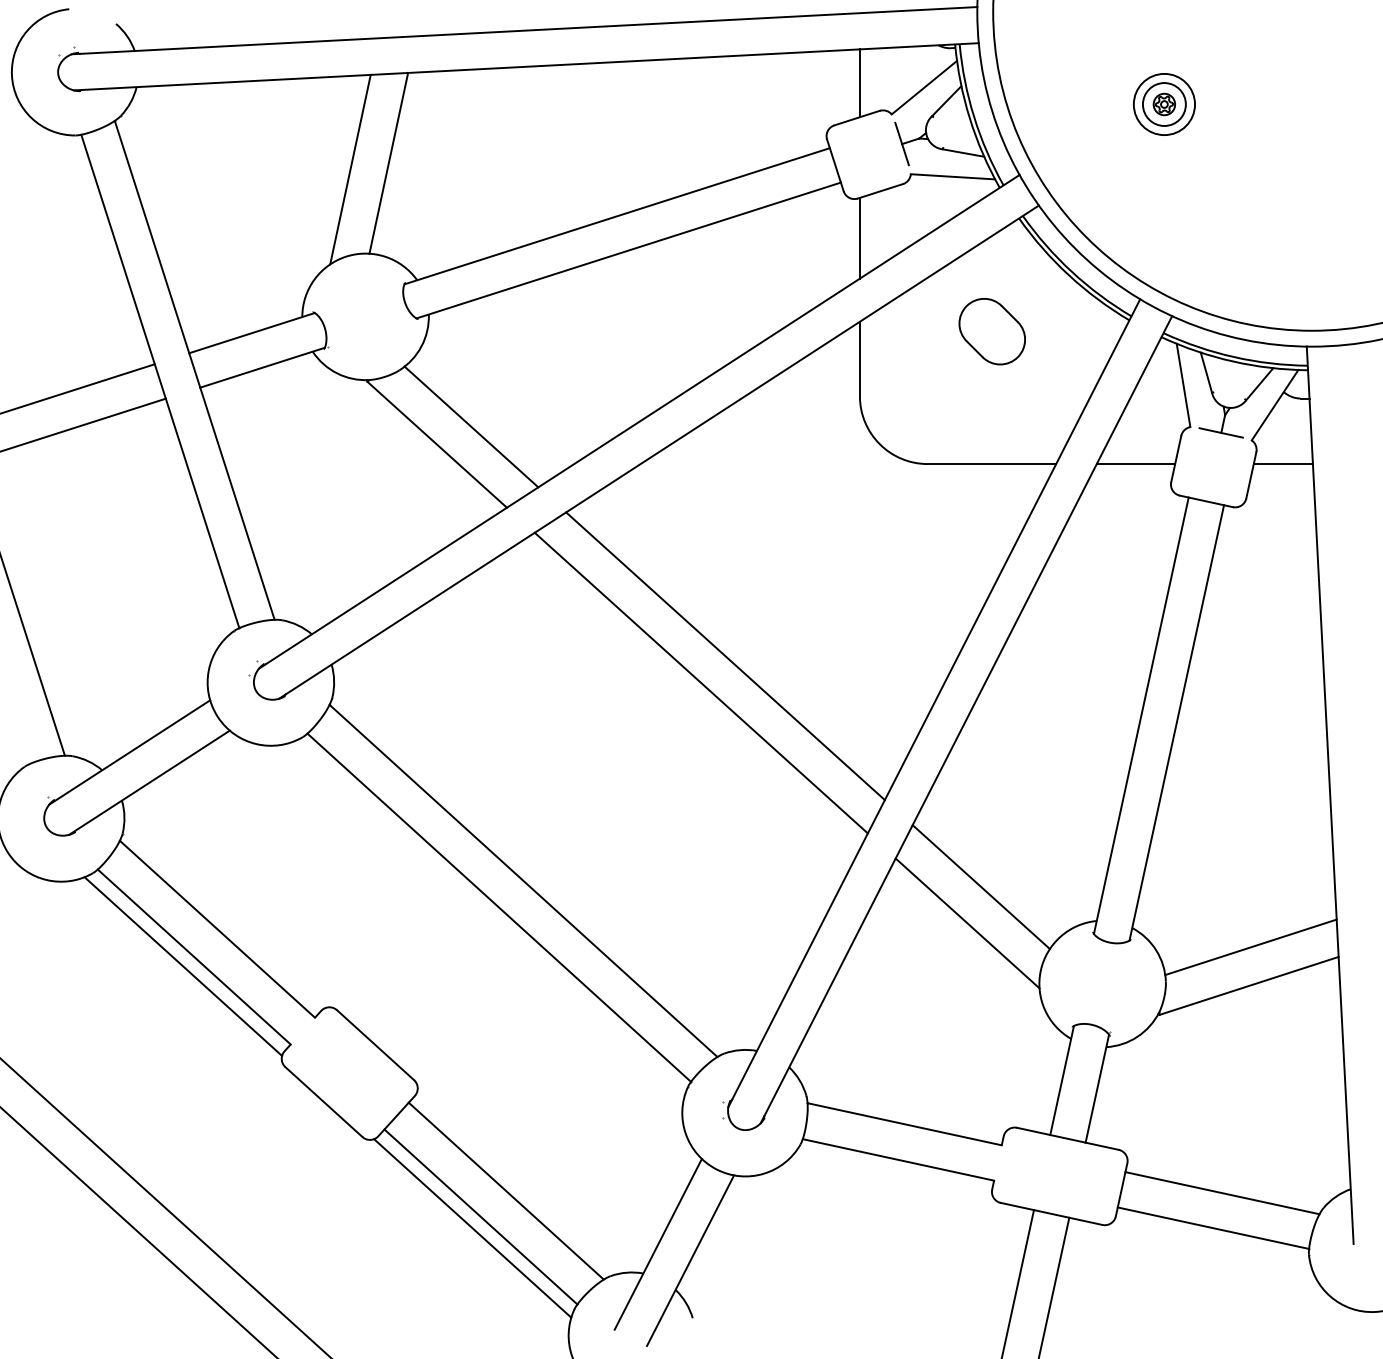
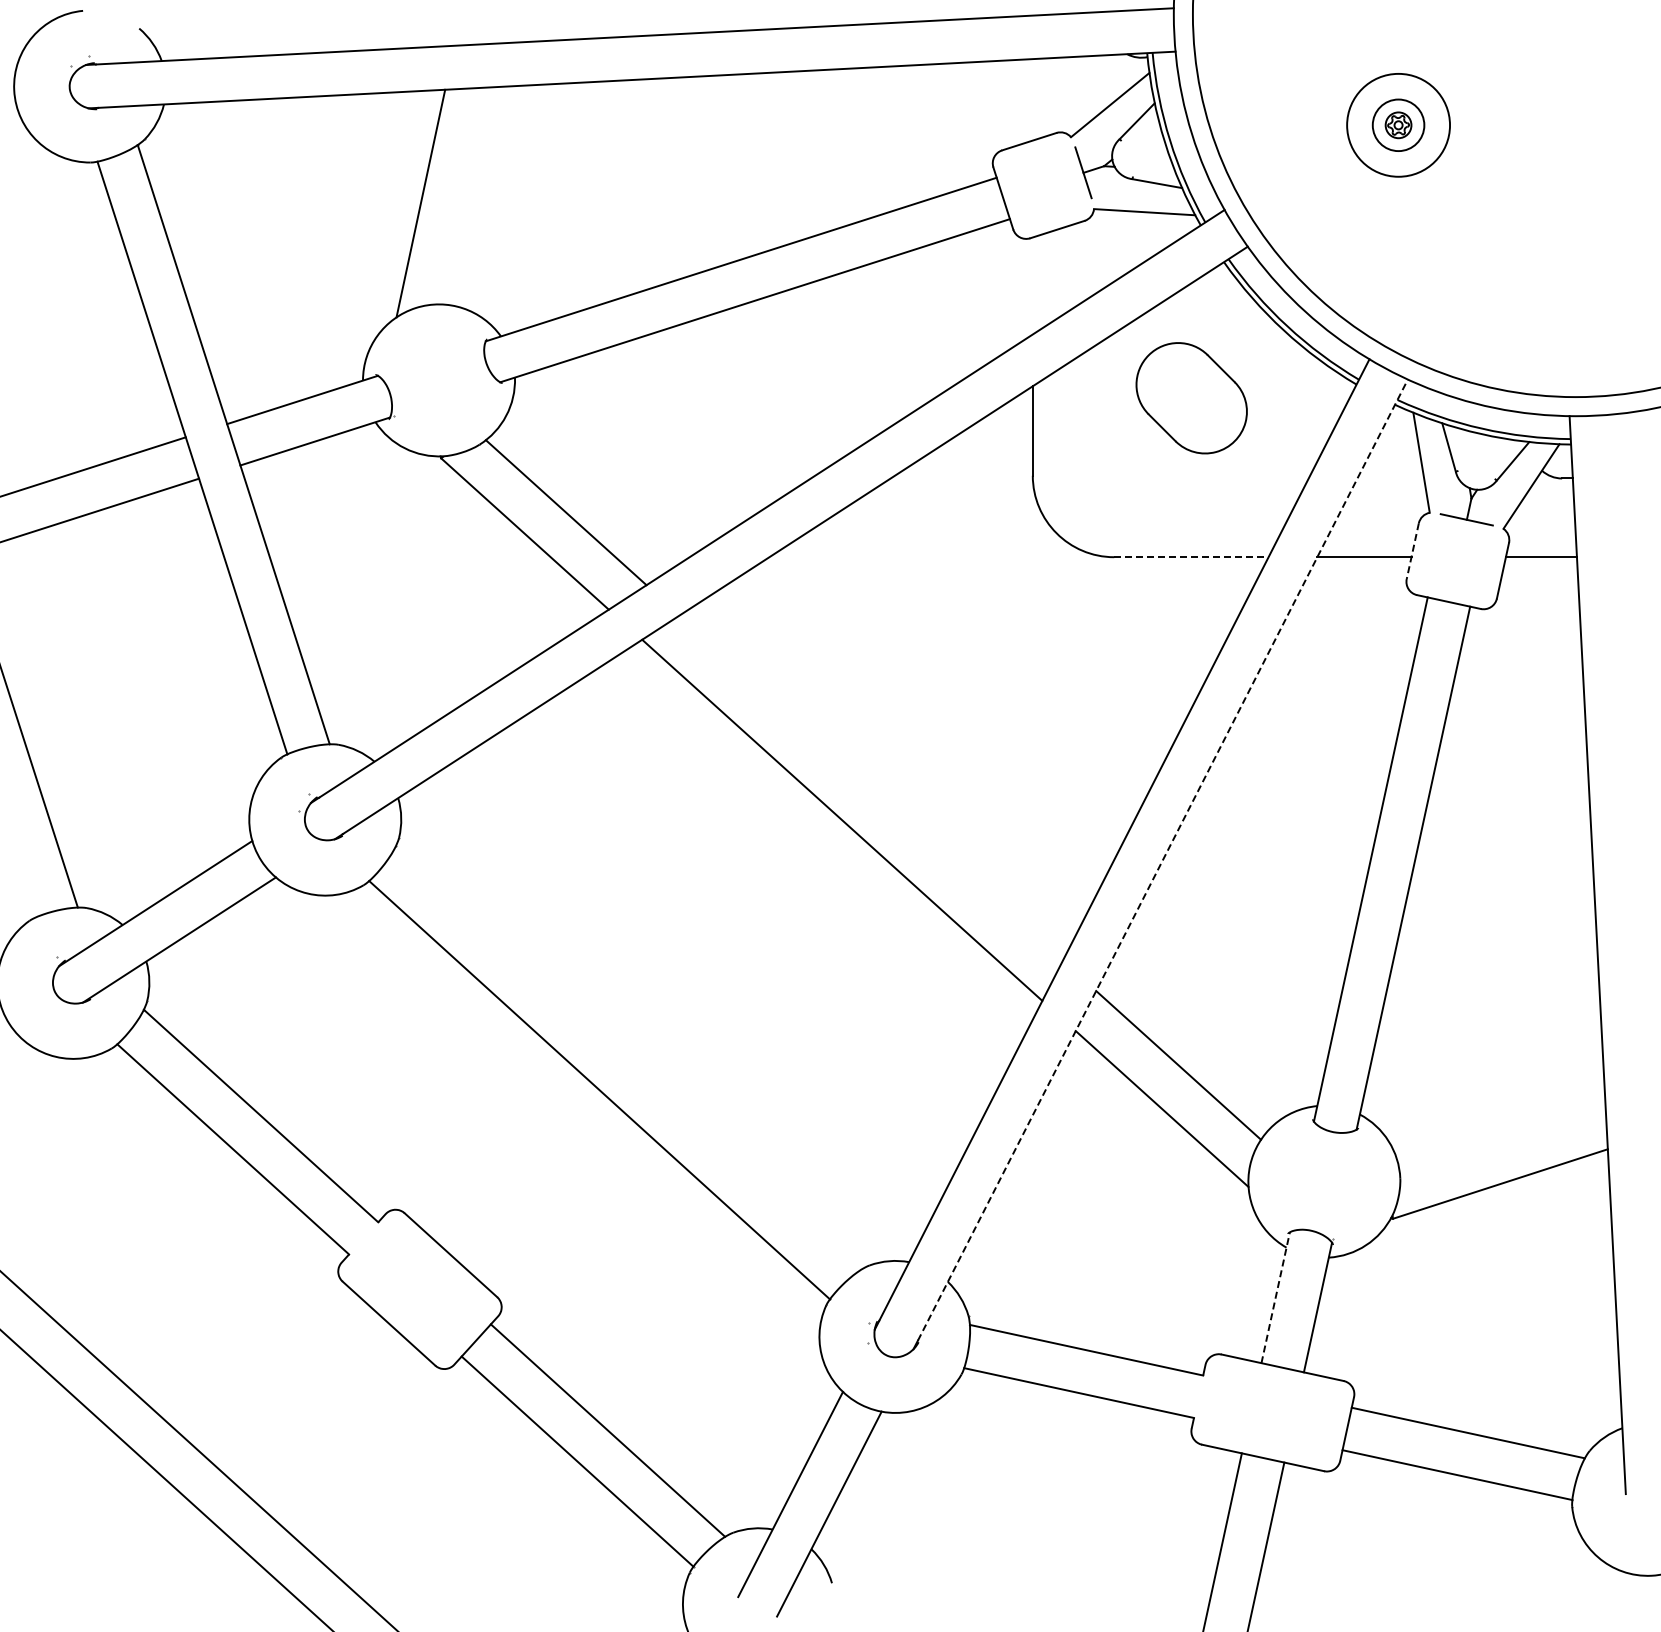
line: (859, 83) -> (1032, 99), removed
circle: (1164, 104) -> (1398, 125), size x1.4
line: (388, 162) -> (466, 195), removed
line: (859, 237) -> (1032, 285), removed
part: (992, 331) -> (1191, 397), size x1.4
line: (1176, 459) -> (1412, 551), solid -> dashed
line: (992, 464) -> (1191, 557), solid -> dashed
line: (724, 655) -> (870, 787), removed
line: (968, 715) -> (1163, 859), solid -> dashed
line: (523, 880) -> (628, 1057), removed
line: (1250, 947) -> (1502, 1137), removed
line: (182, 966) -> (219, 1160), removed
line: (1061, 1080) -> (1275, 1297), solid -> dashed
line: (472, 1228) -> (567, 1475), removed

